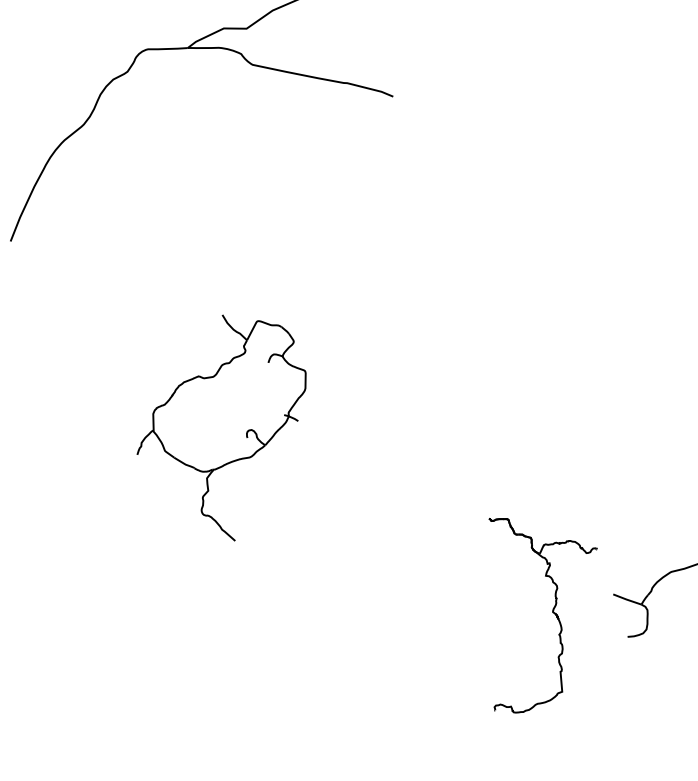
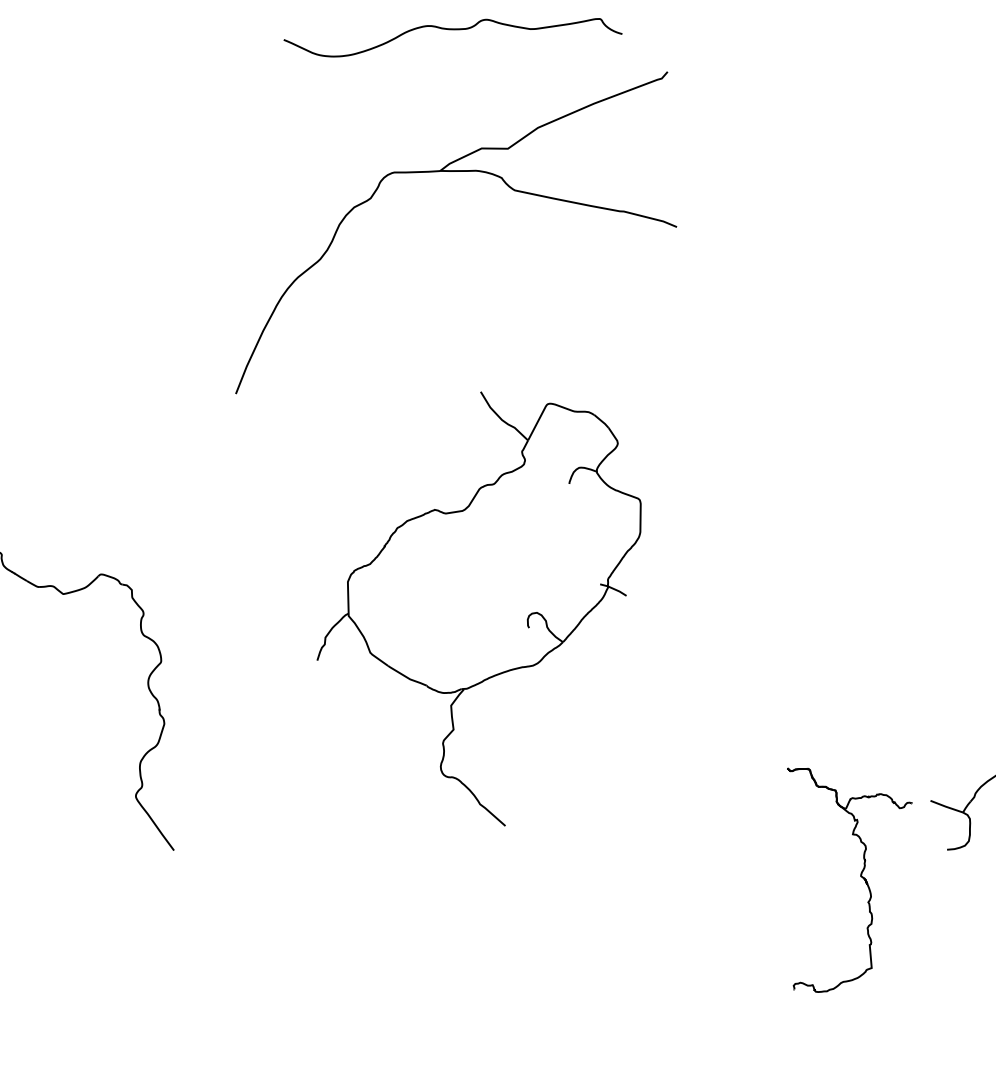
part: (221, 427) -> (478, 608), size x1.67
part: (552, 612) -> (860, 876), moved

